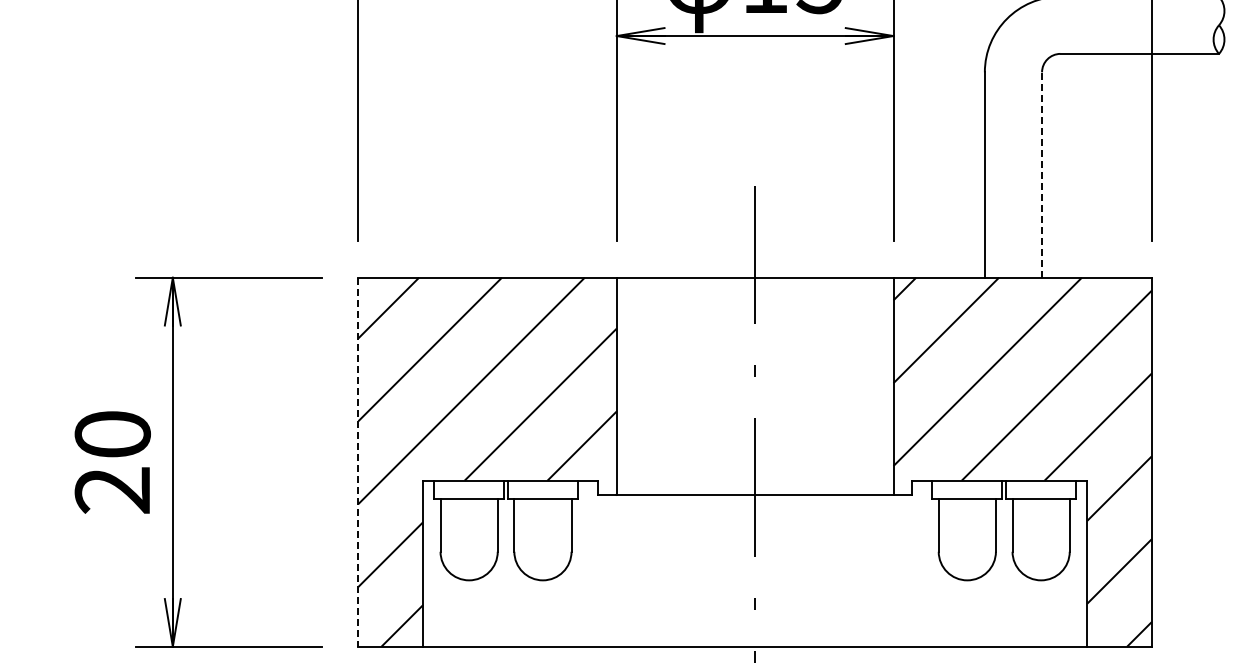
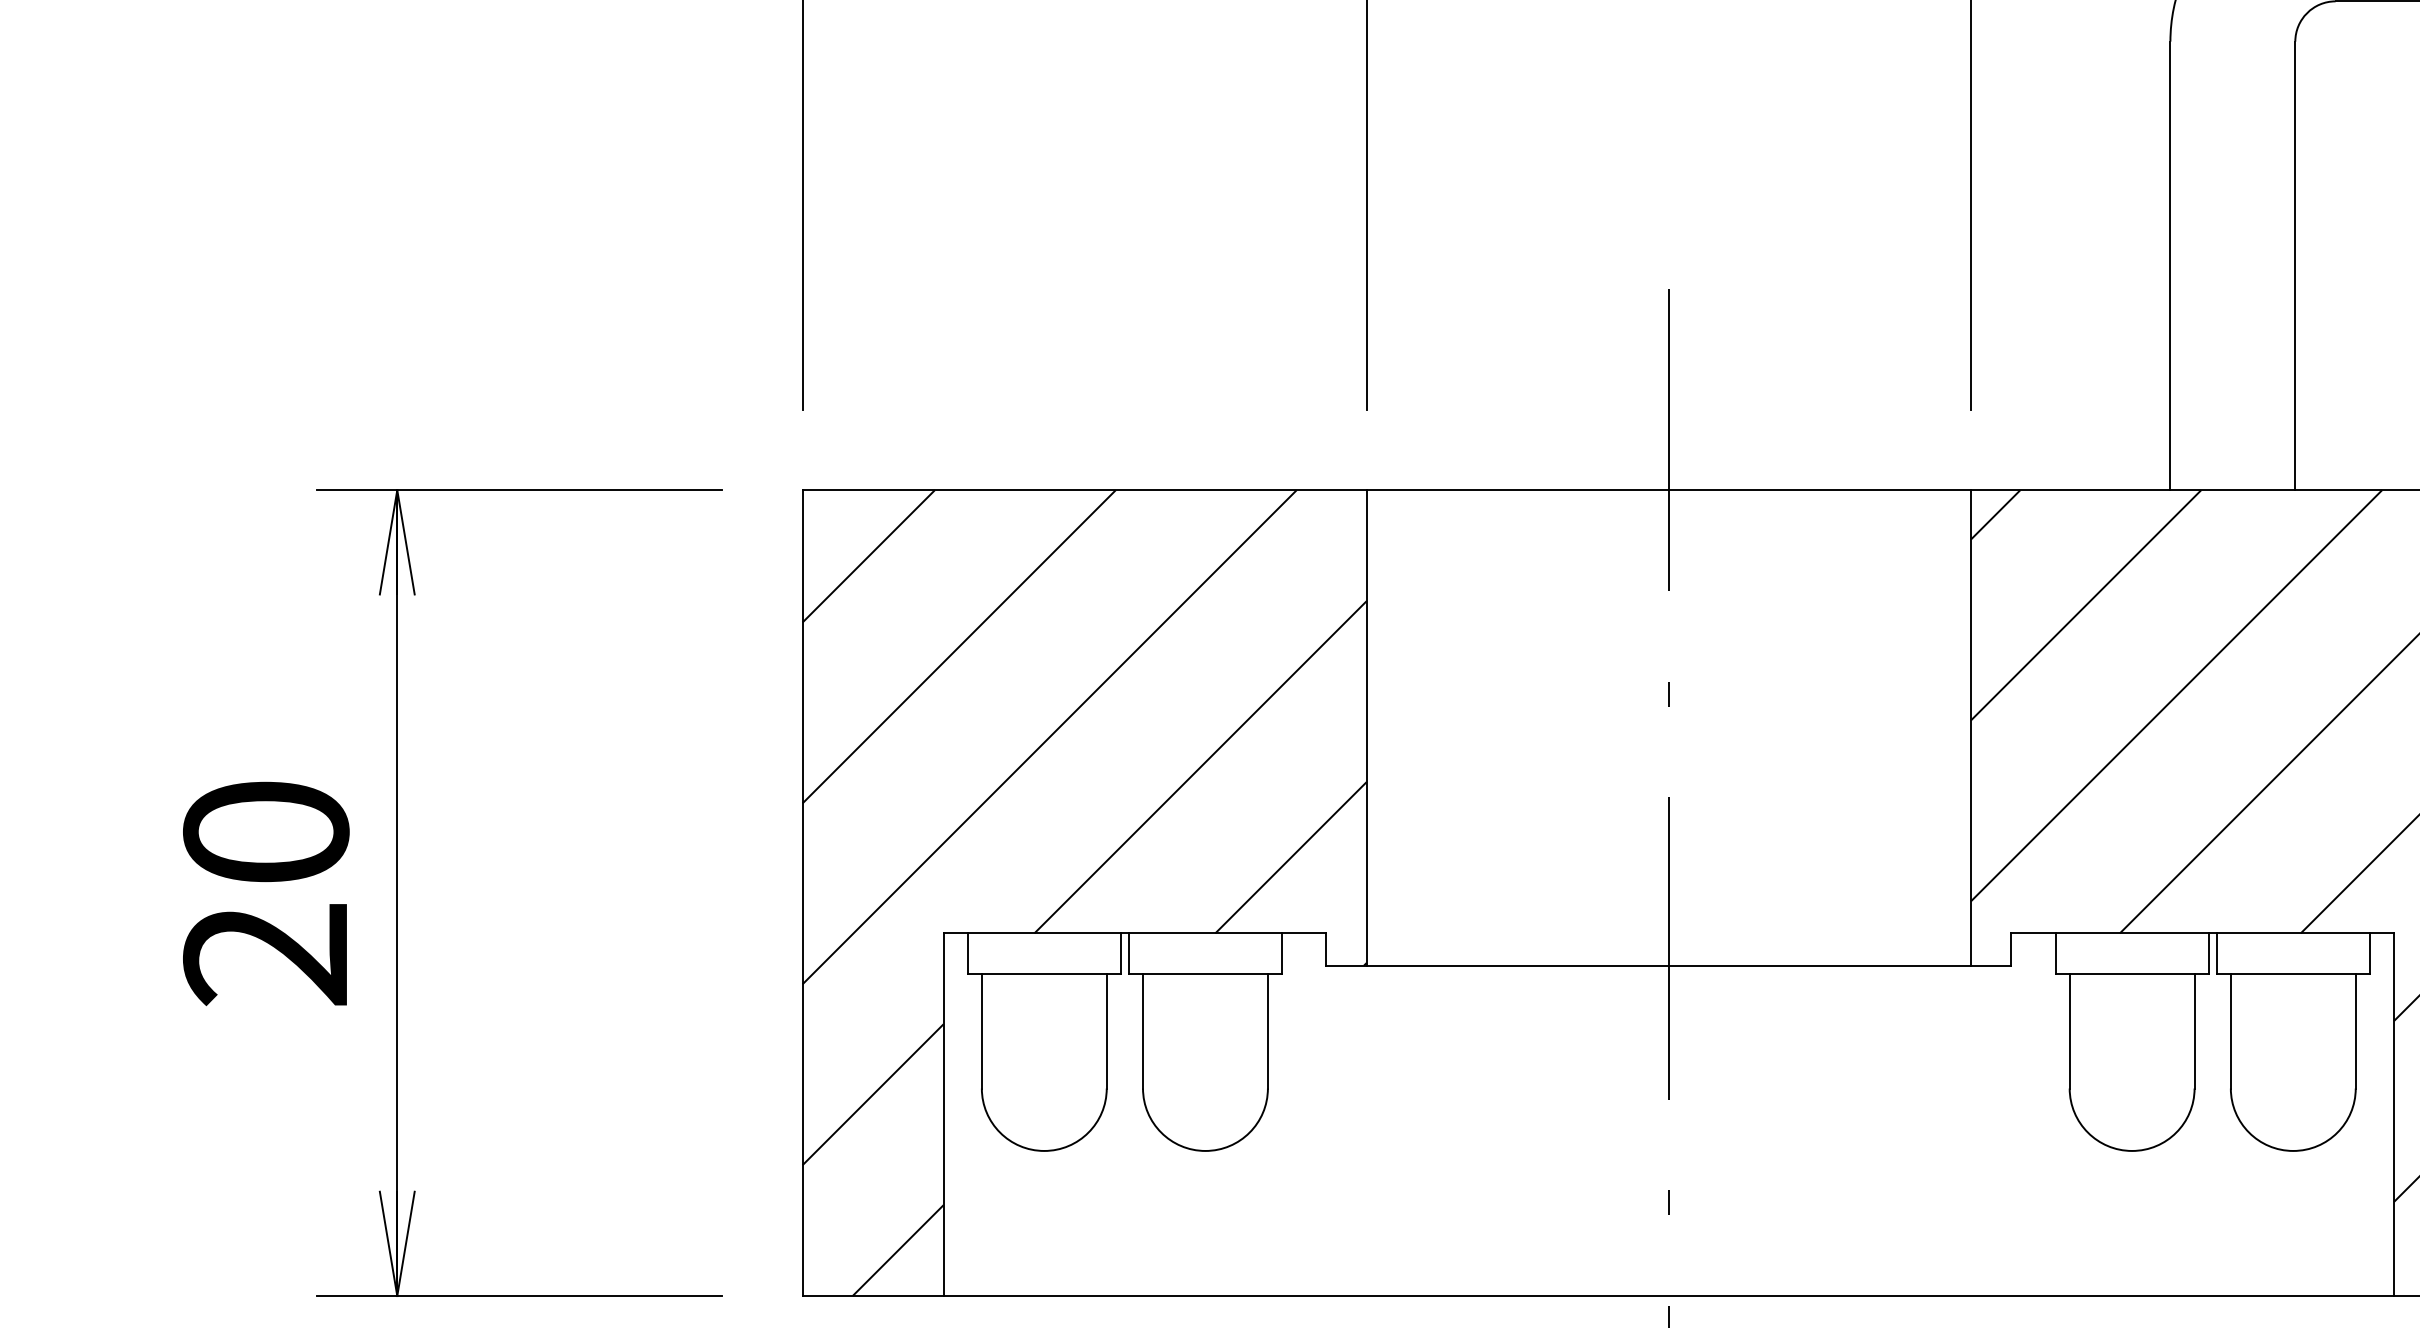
line: (1042, 175) -> (2296, 266), dashed -> solid
line: (358, 462) -> (802, 893), dashed -> solid

